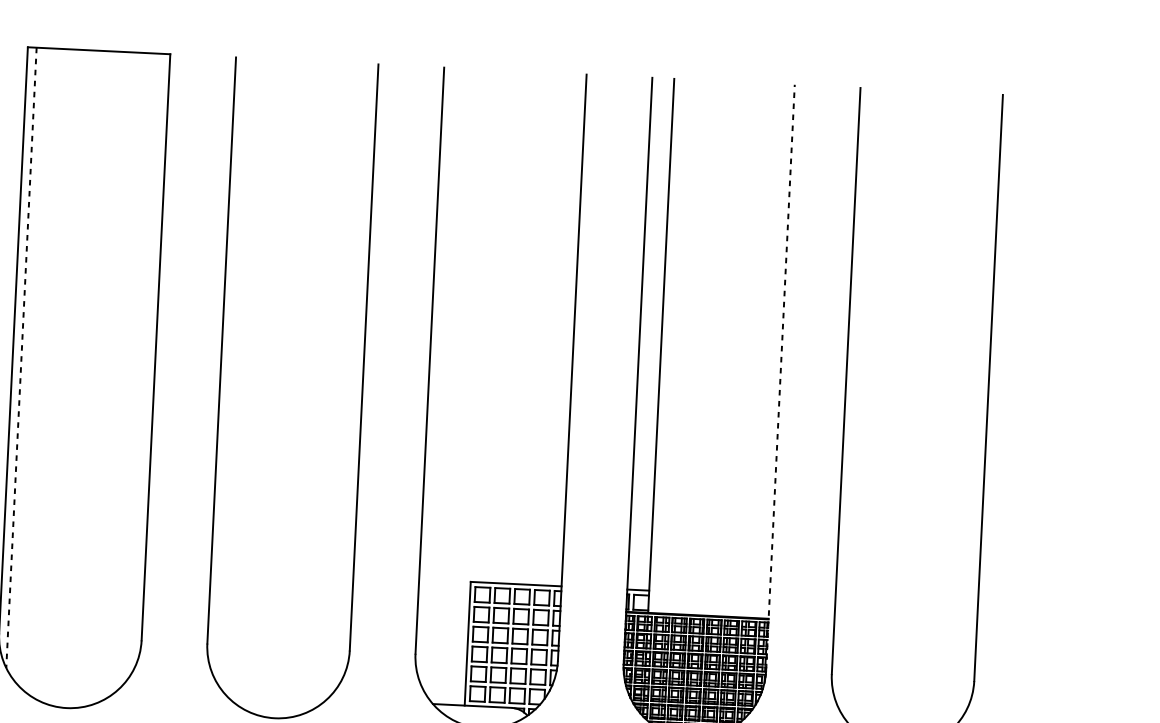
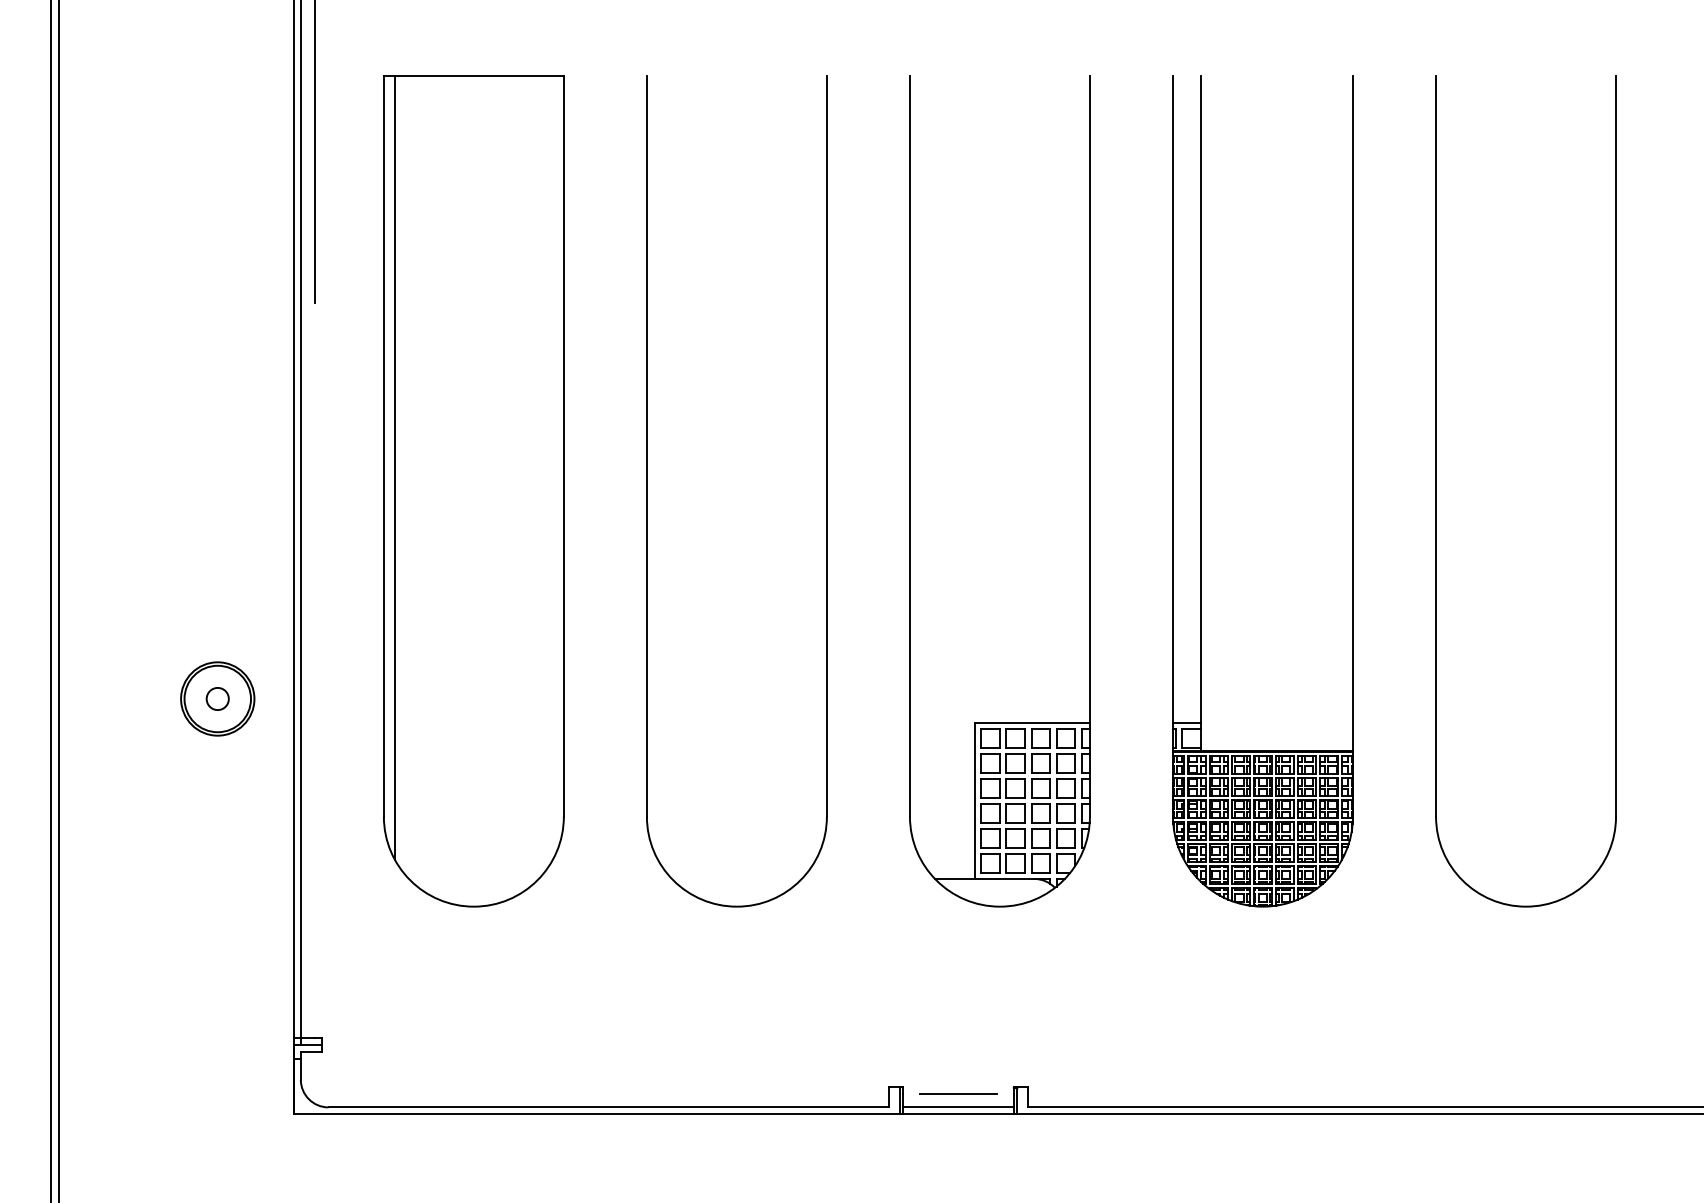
line: (21, 357) -> (394, 467), dashed -> solid
line: (780, 377) -> (1352, 445), dashed -> solid

